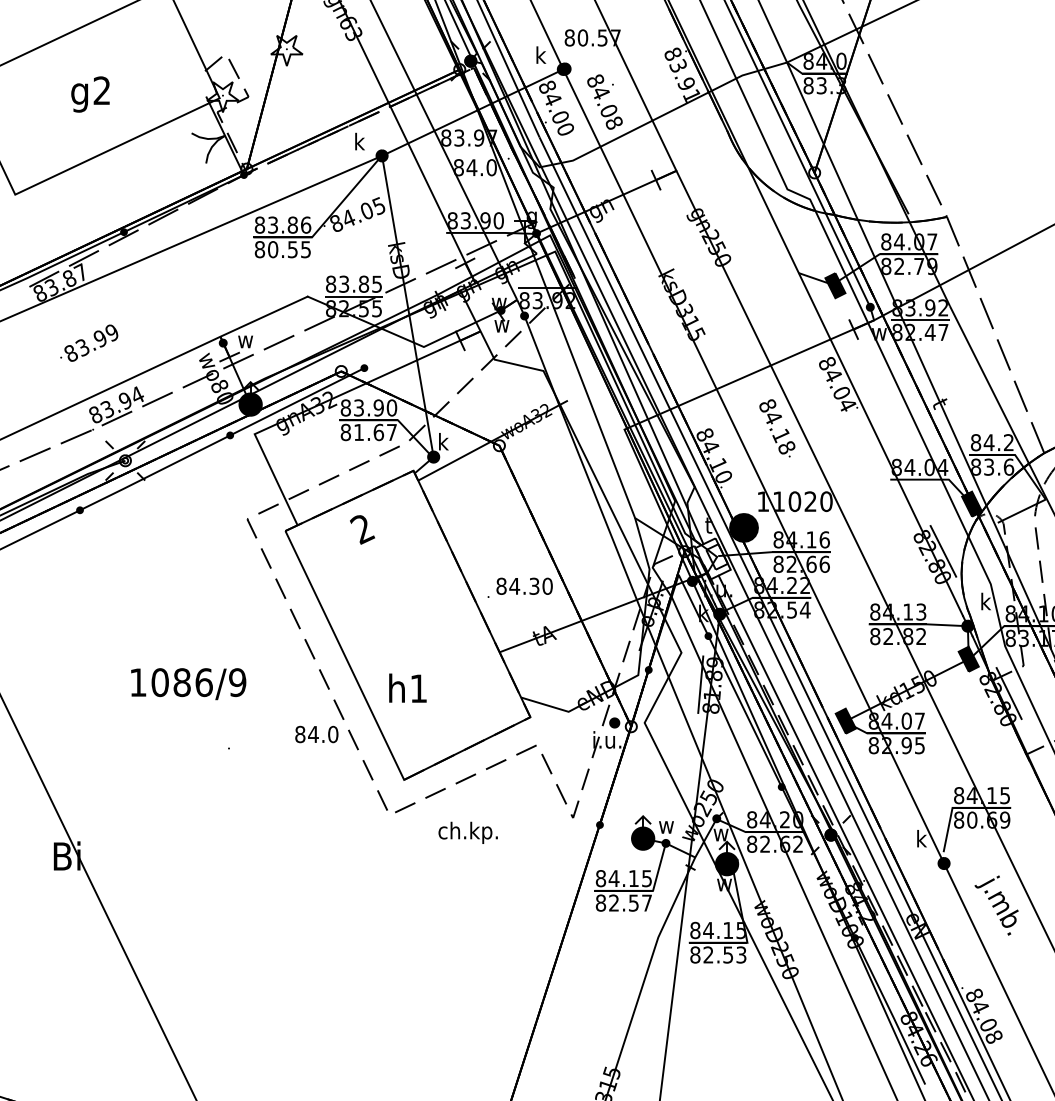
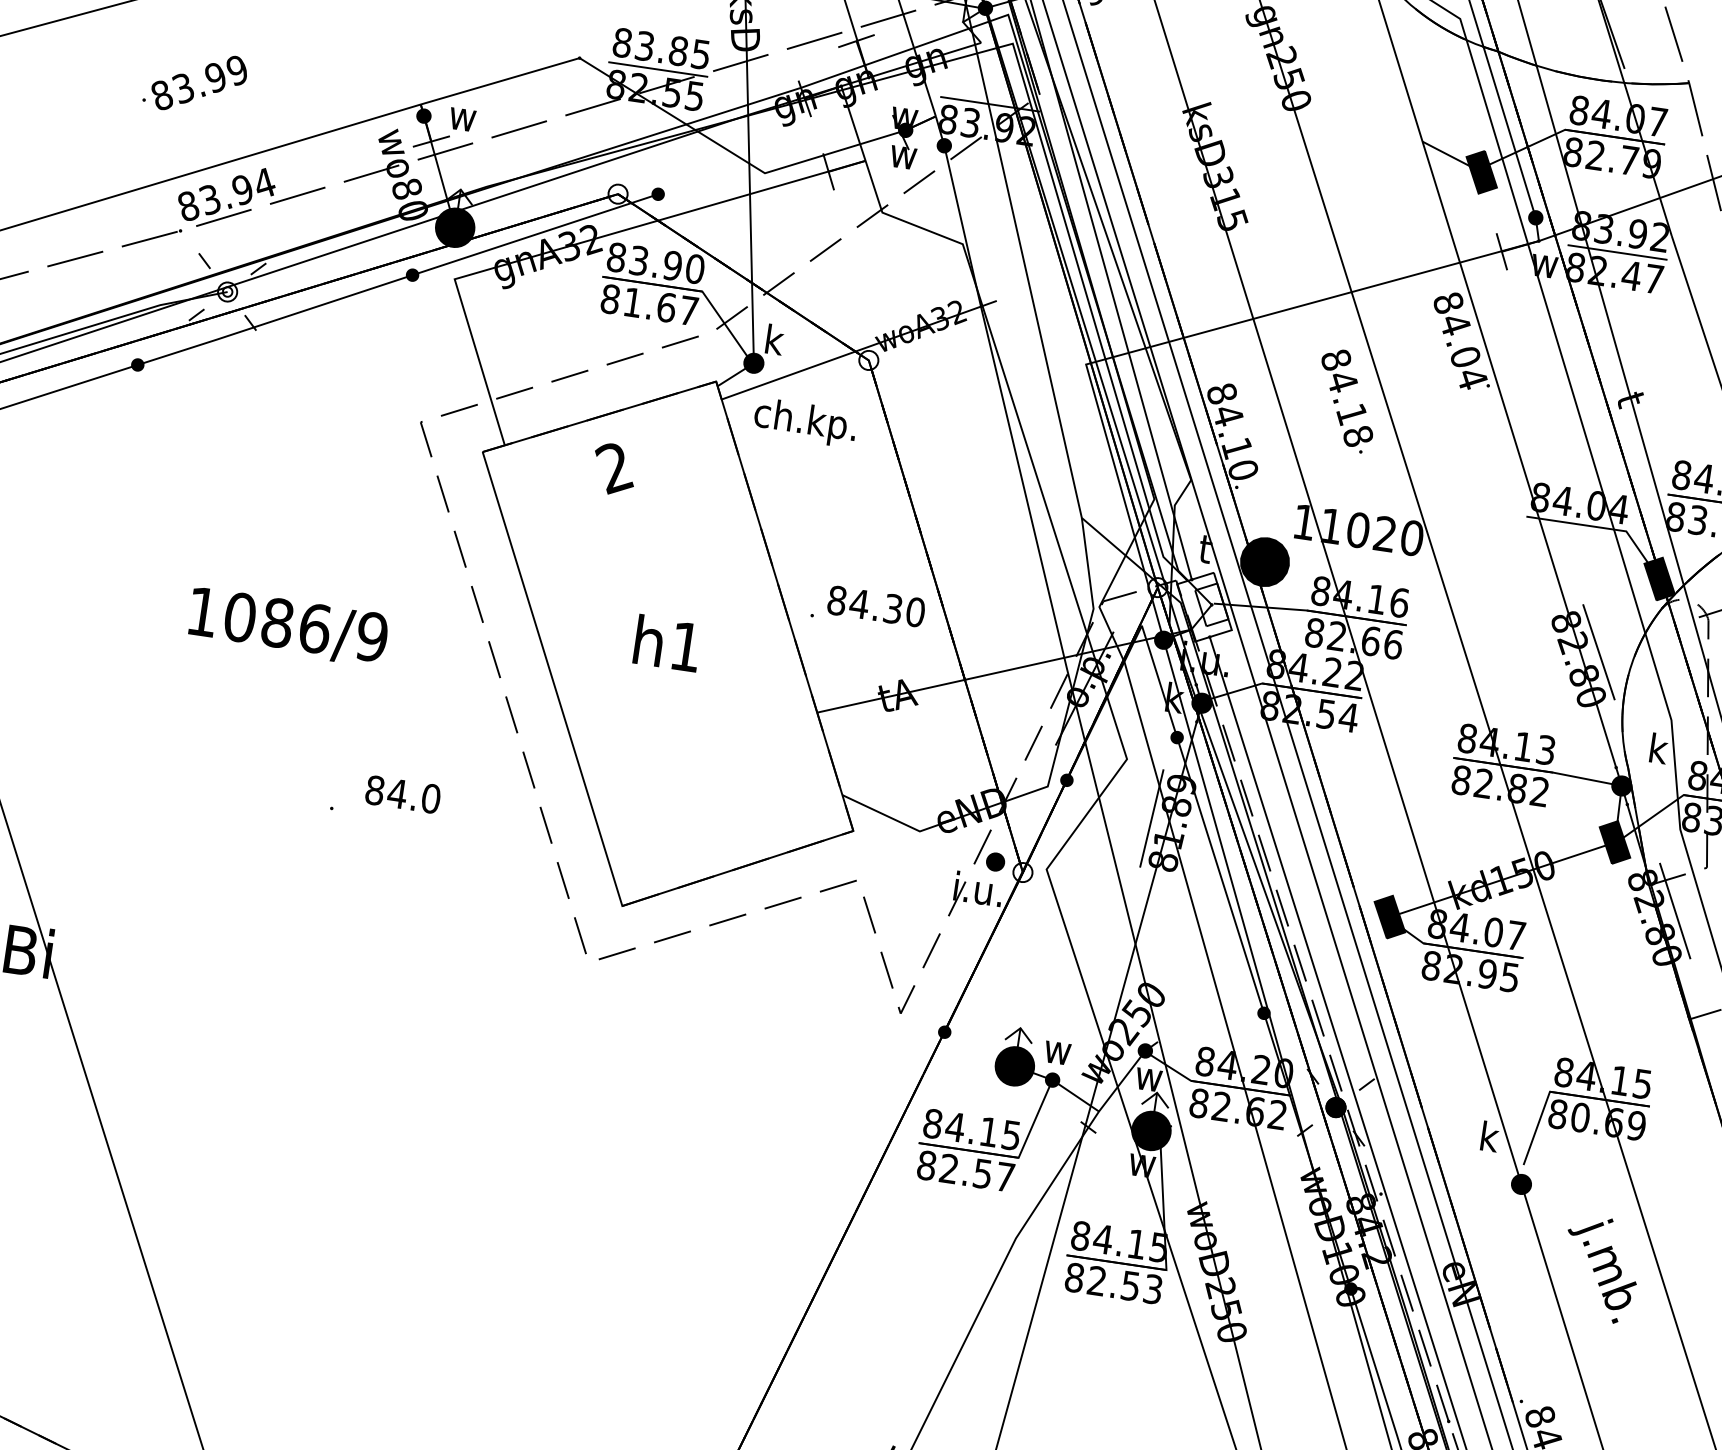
text: (188, 684) -> (287, 627), moved
text: (407, 687) -> (667, 642), moved
text: (316, 734) -> (402, 794), moved
text: (467, 832) -> (804, 421), moved

